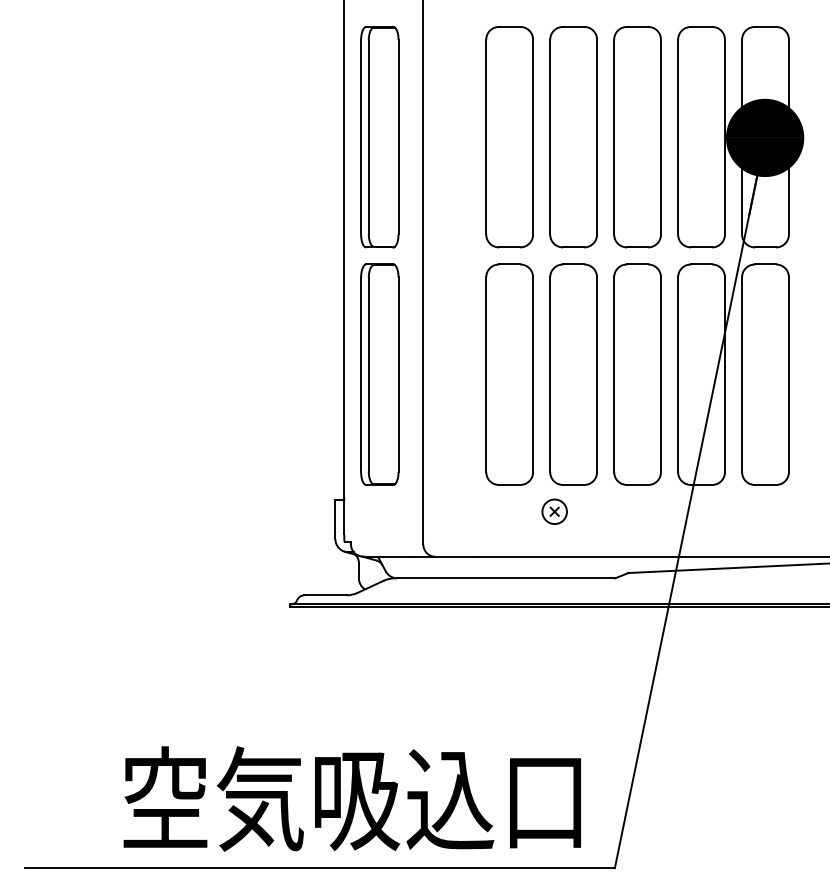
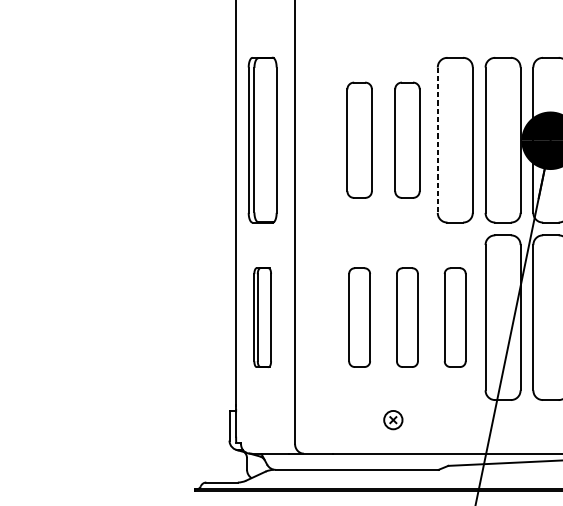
part: (509, 137) -> (359, 140), size x0.7
part: (573, 137) -> (407, 140), size x0.7
line: (614, 137) -> (438, 140), solid -> dashed
part: (379, 374) -> (262, 317), size x0.6
part: (509, 374) -> (359, 317), size x0.6
part: (573, 374) -> (407, 317), size x0.6
part: (637, 374) -> (455, 317), size x0.6

